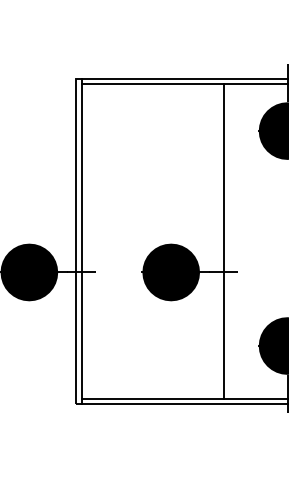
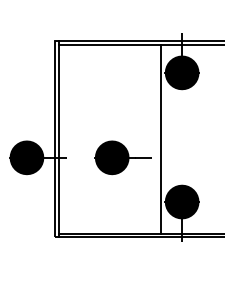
line: (223, 240) -> (160, 138), moved

